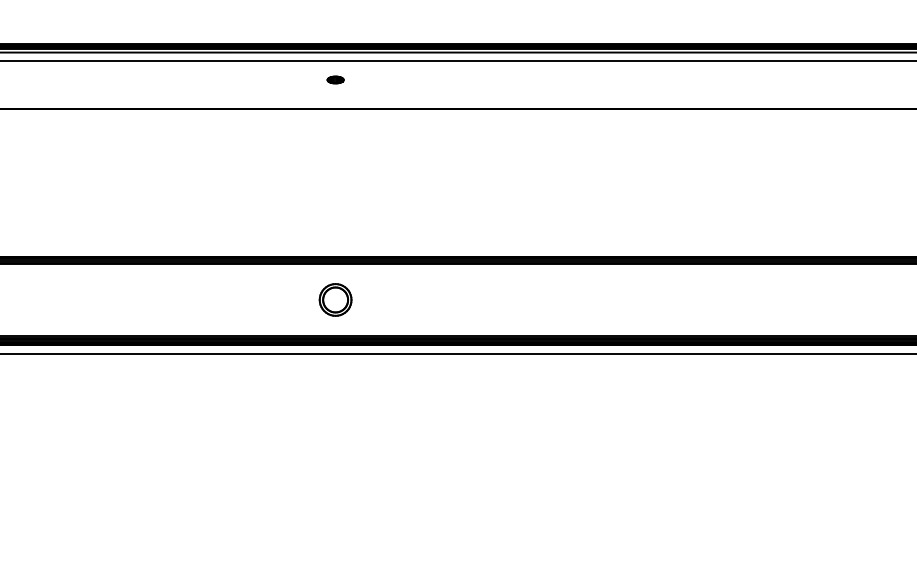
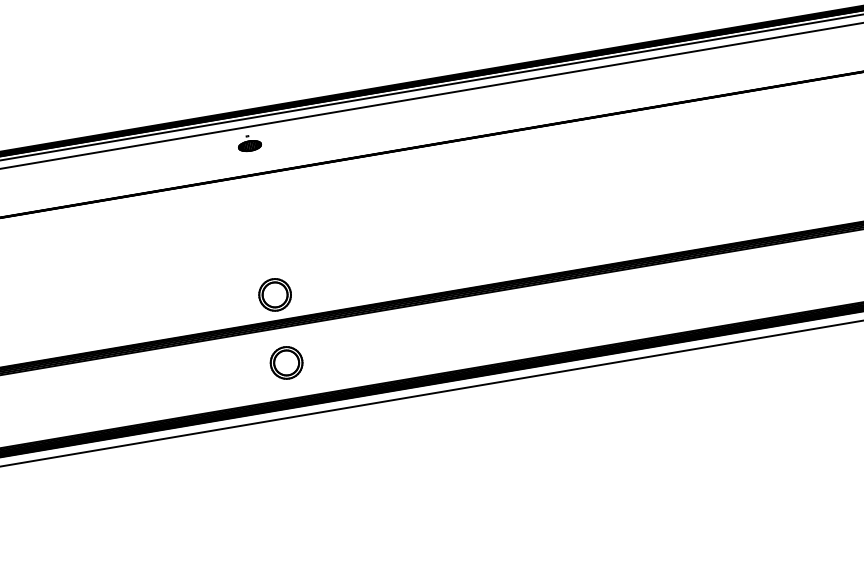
part: (335, 79) -> (249, 145), size x1.4
part: (335, 230) -> (274, 294), added

